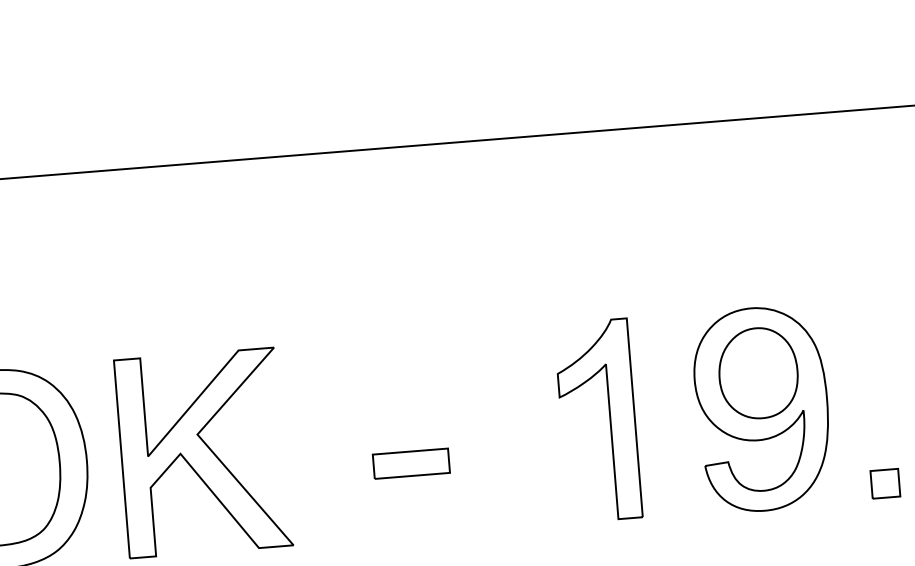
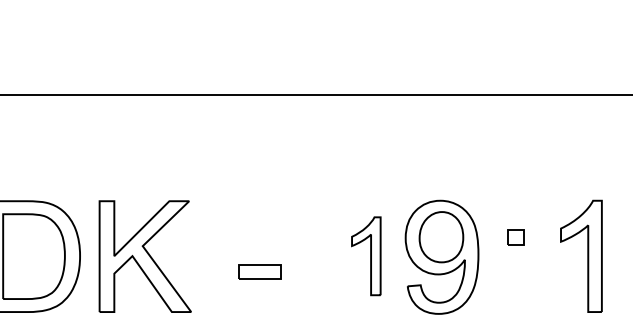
part: (761, 407) -> (441, 256), moved
part: (598, 419) -> (366, 255), size x0.7
part: (884, 484) -> (515, 237), moved

